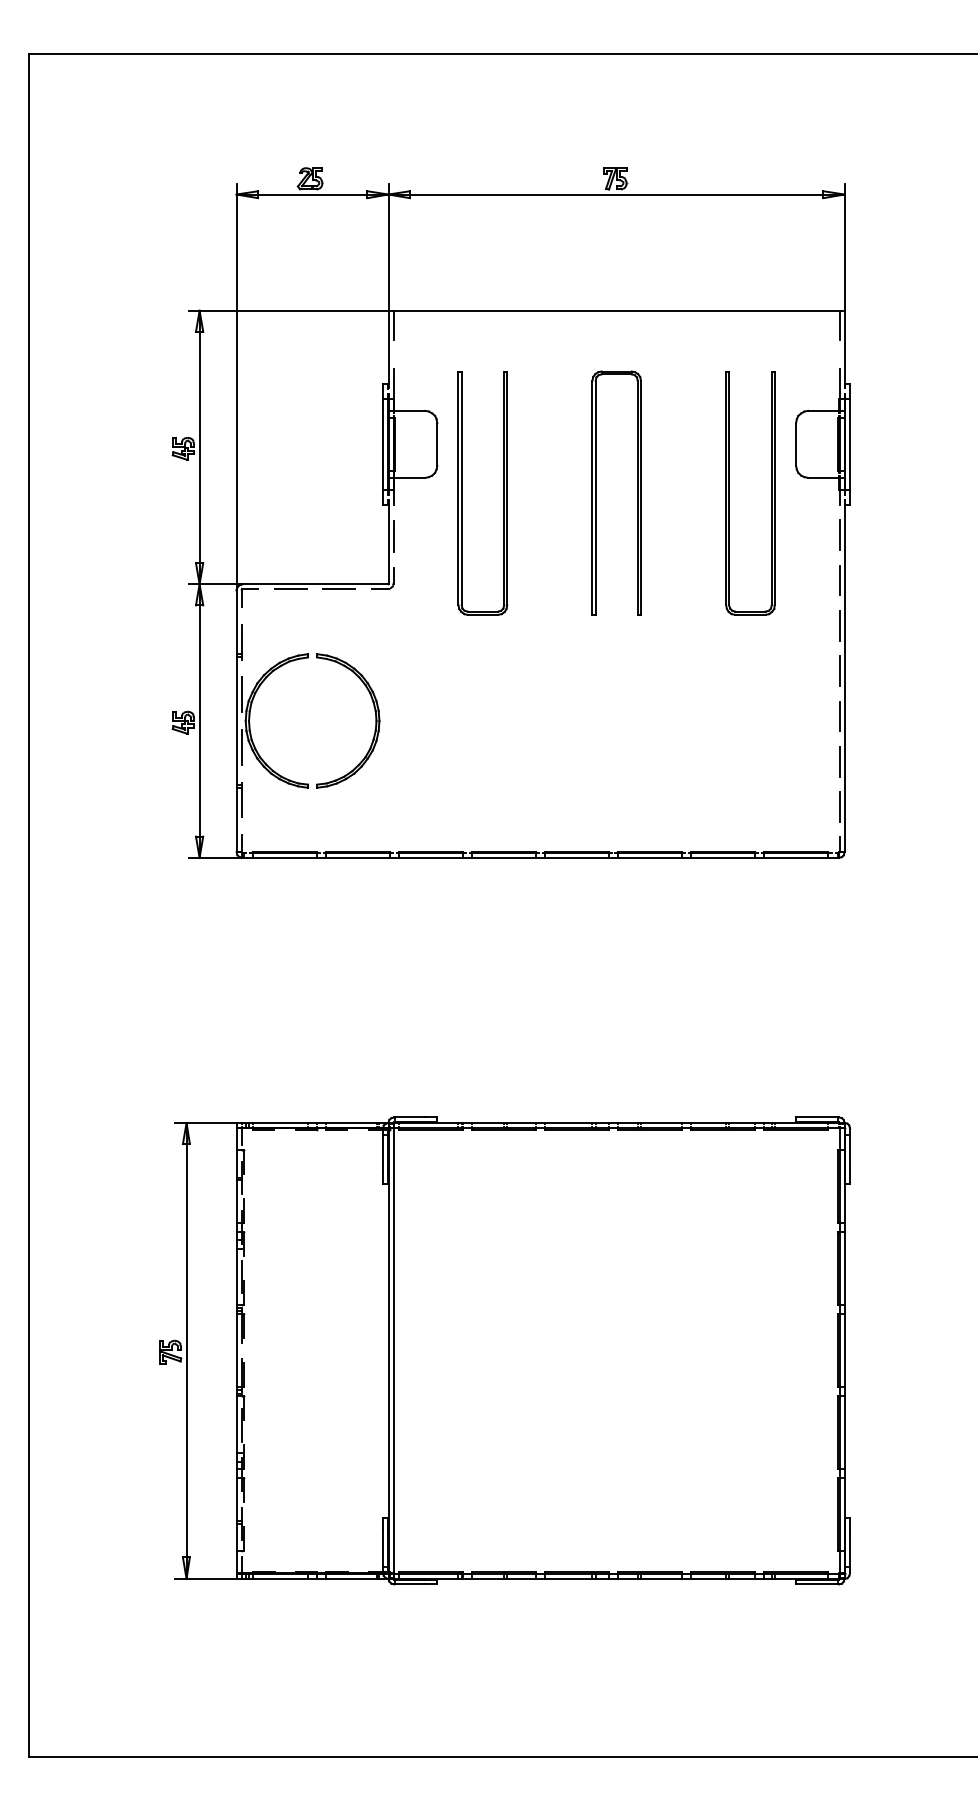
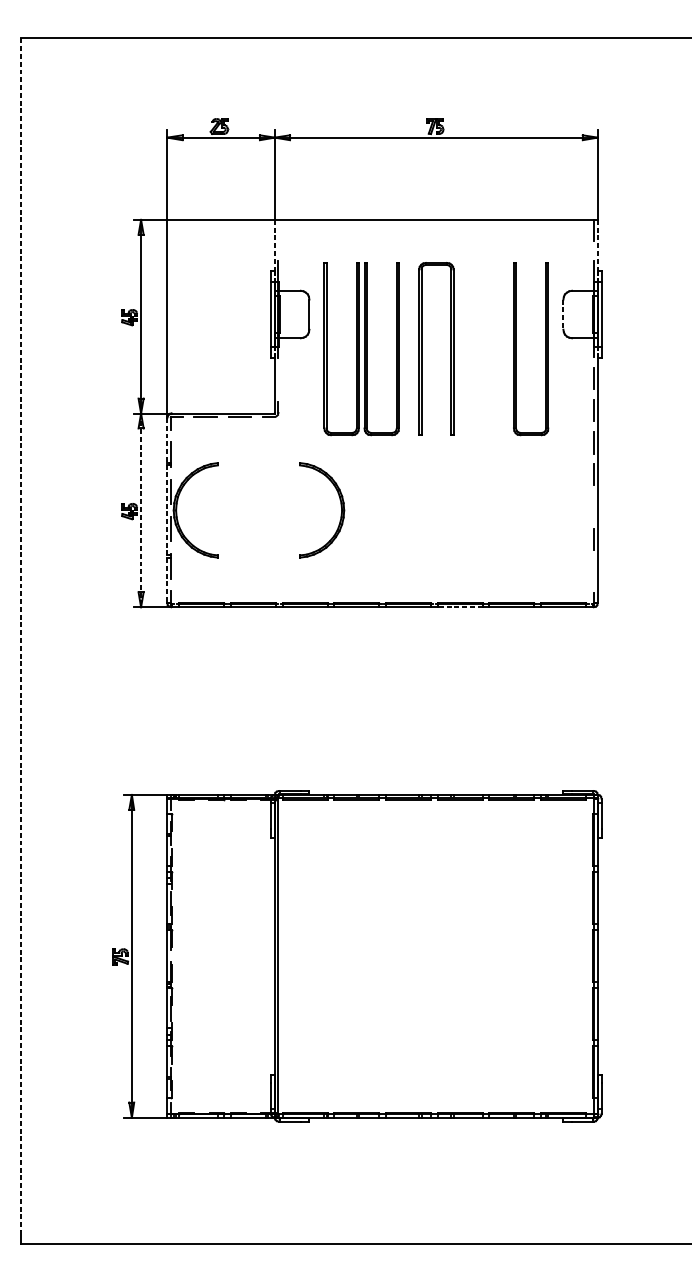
line: (393, 324) -> (278, 229), removed
line: (844, 346) -> (597, 245), solid -> dashed
line: (388, 347) -> (274, 245), solid -> dashed
line: (796, 445) -> (563, 315), solid -> dashed
part: (518, 493) -> (366, 349), added
line: (393, 536) -> (278, 379), removed
line: (839, 716) -> (594, 507), removed
part: (375, 720) -> (341, 510), moved
line: (199, 721) -> (141, 510), solid -> dashed
line: (236, 721) -> (167, 510), solid -> dashed
line: (839, 806) -> (594, 570), removed
line: (650, 857) -> (460, 607), solid -> dashed
line: (29, 896) -> (20, 634), solid -> dashed

